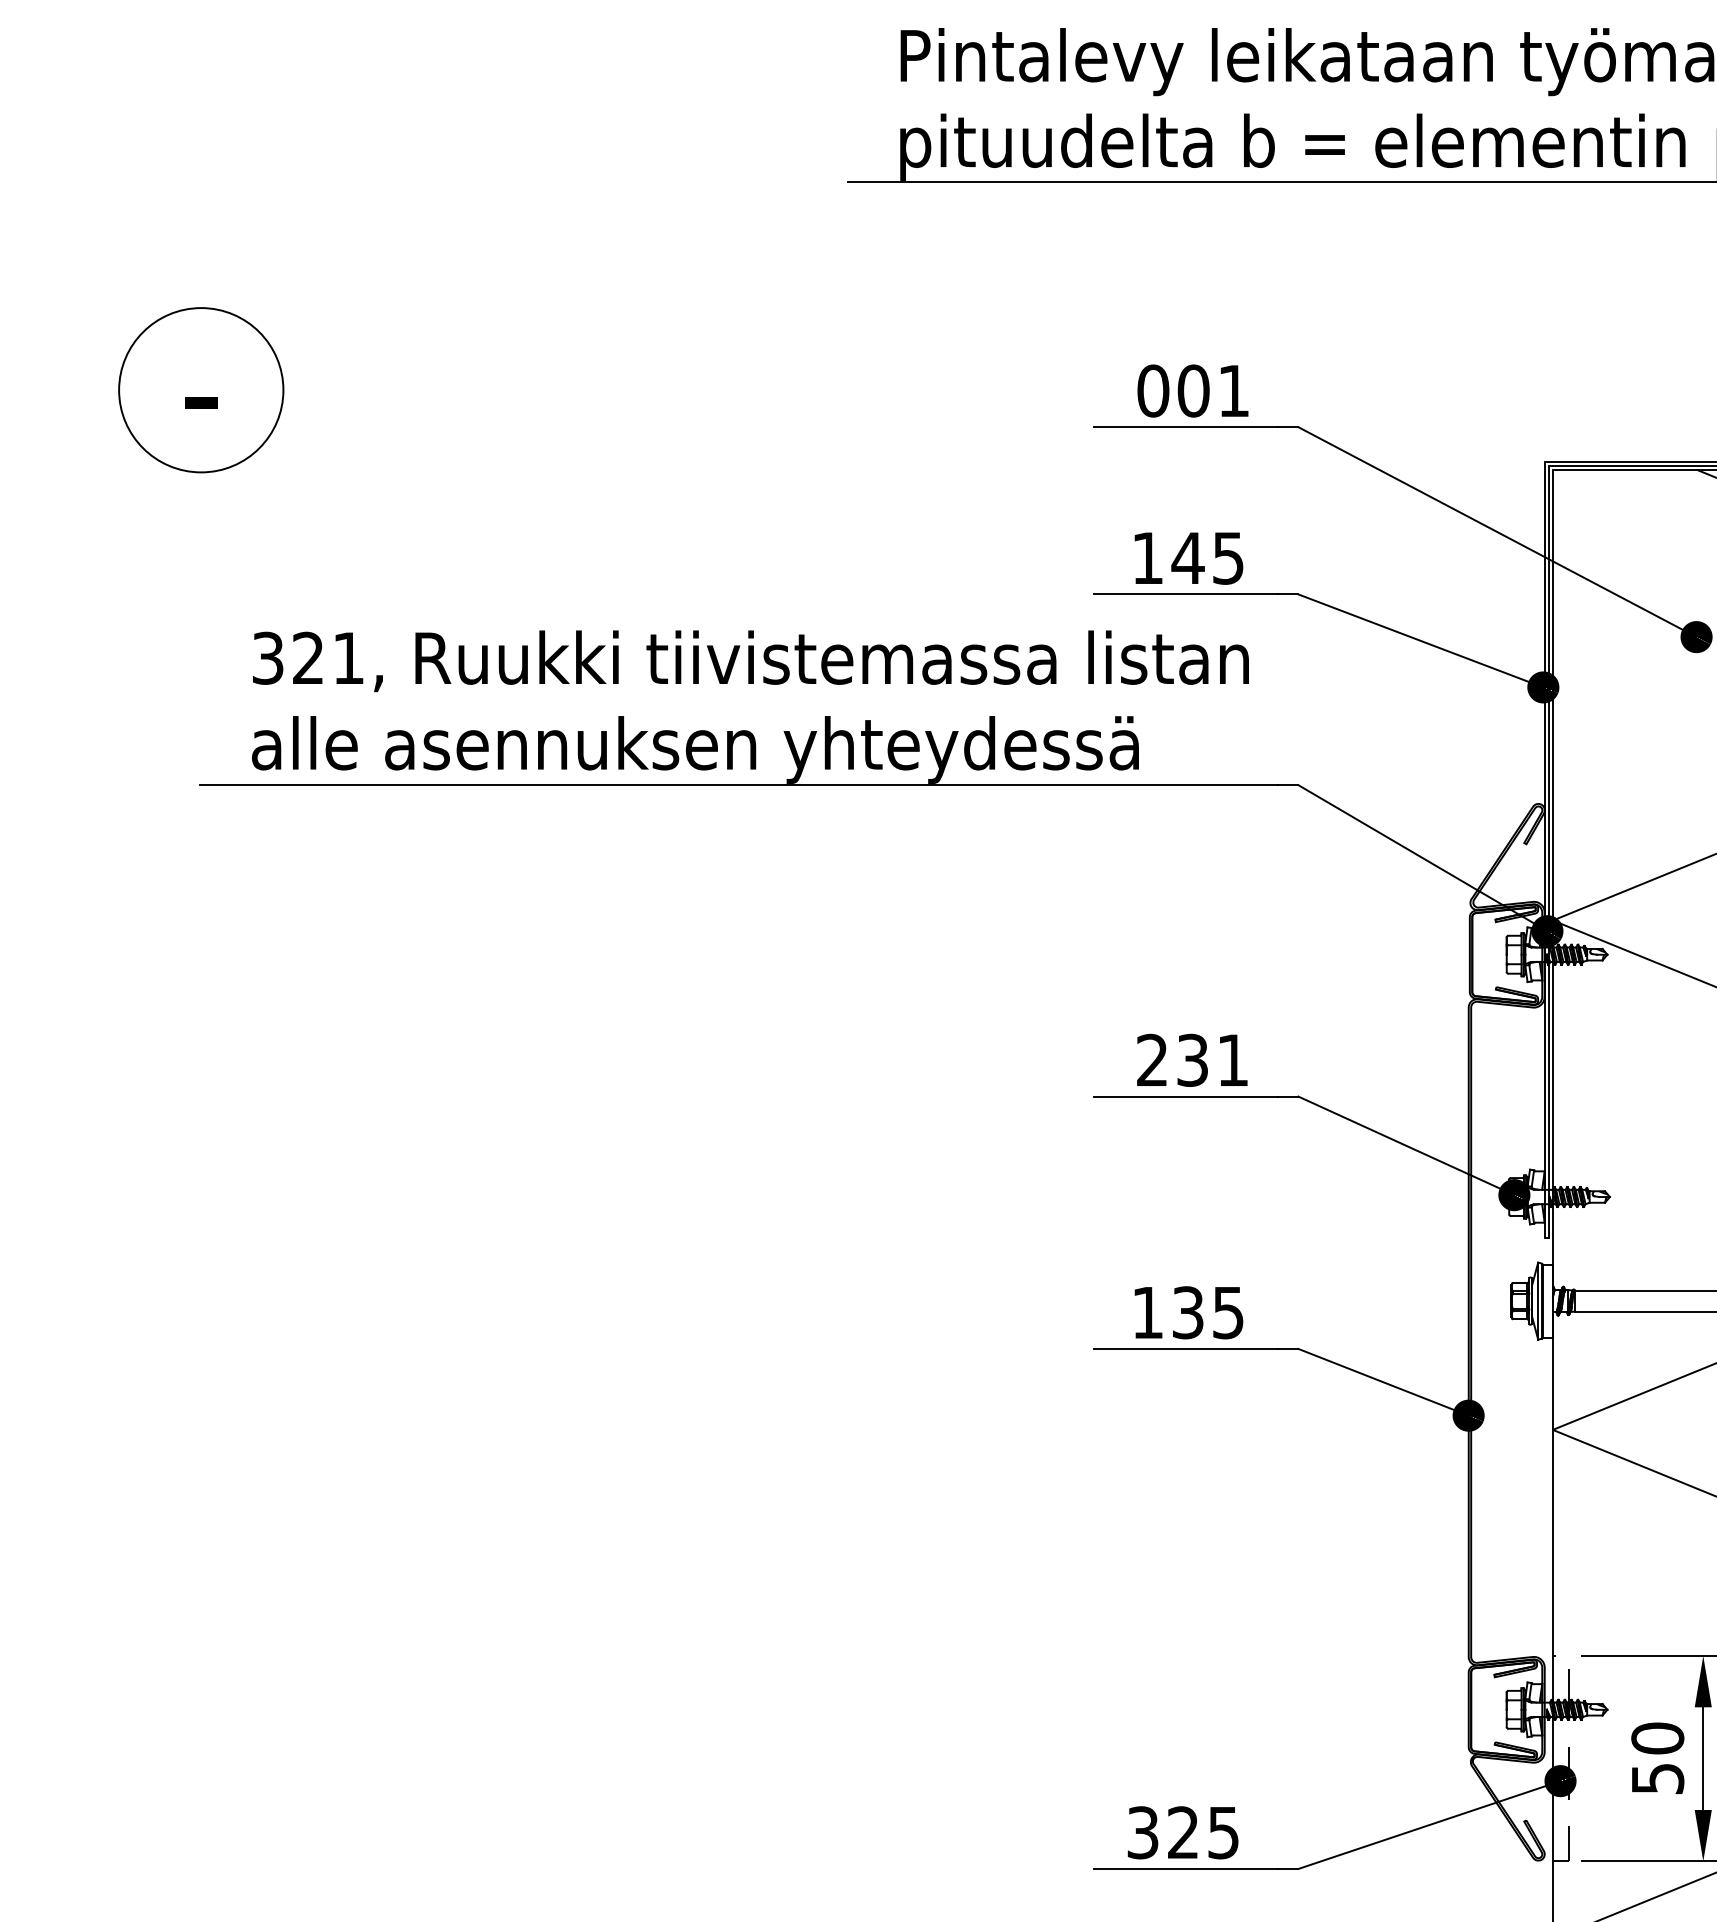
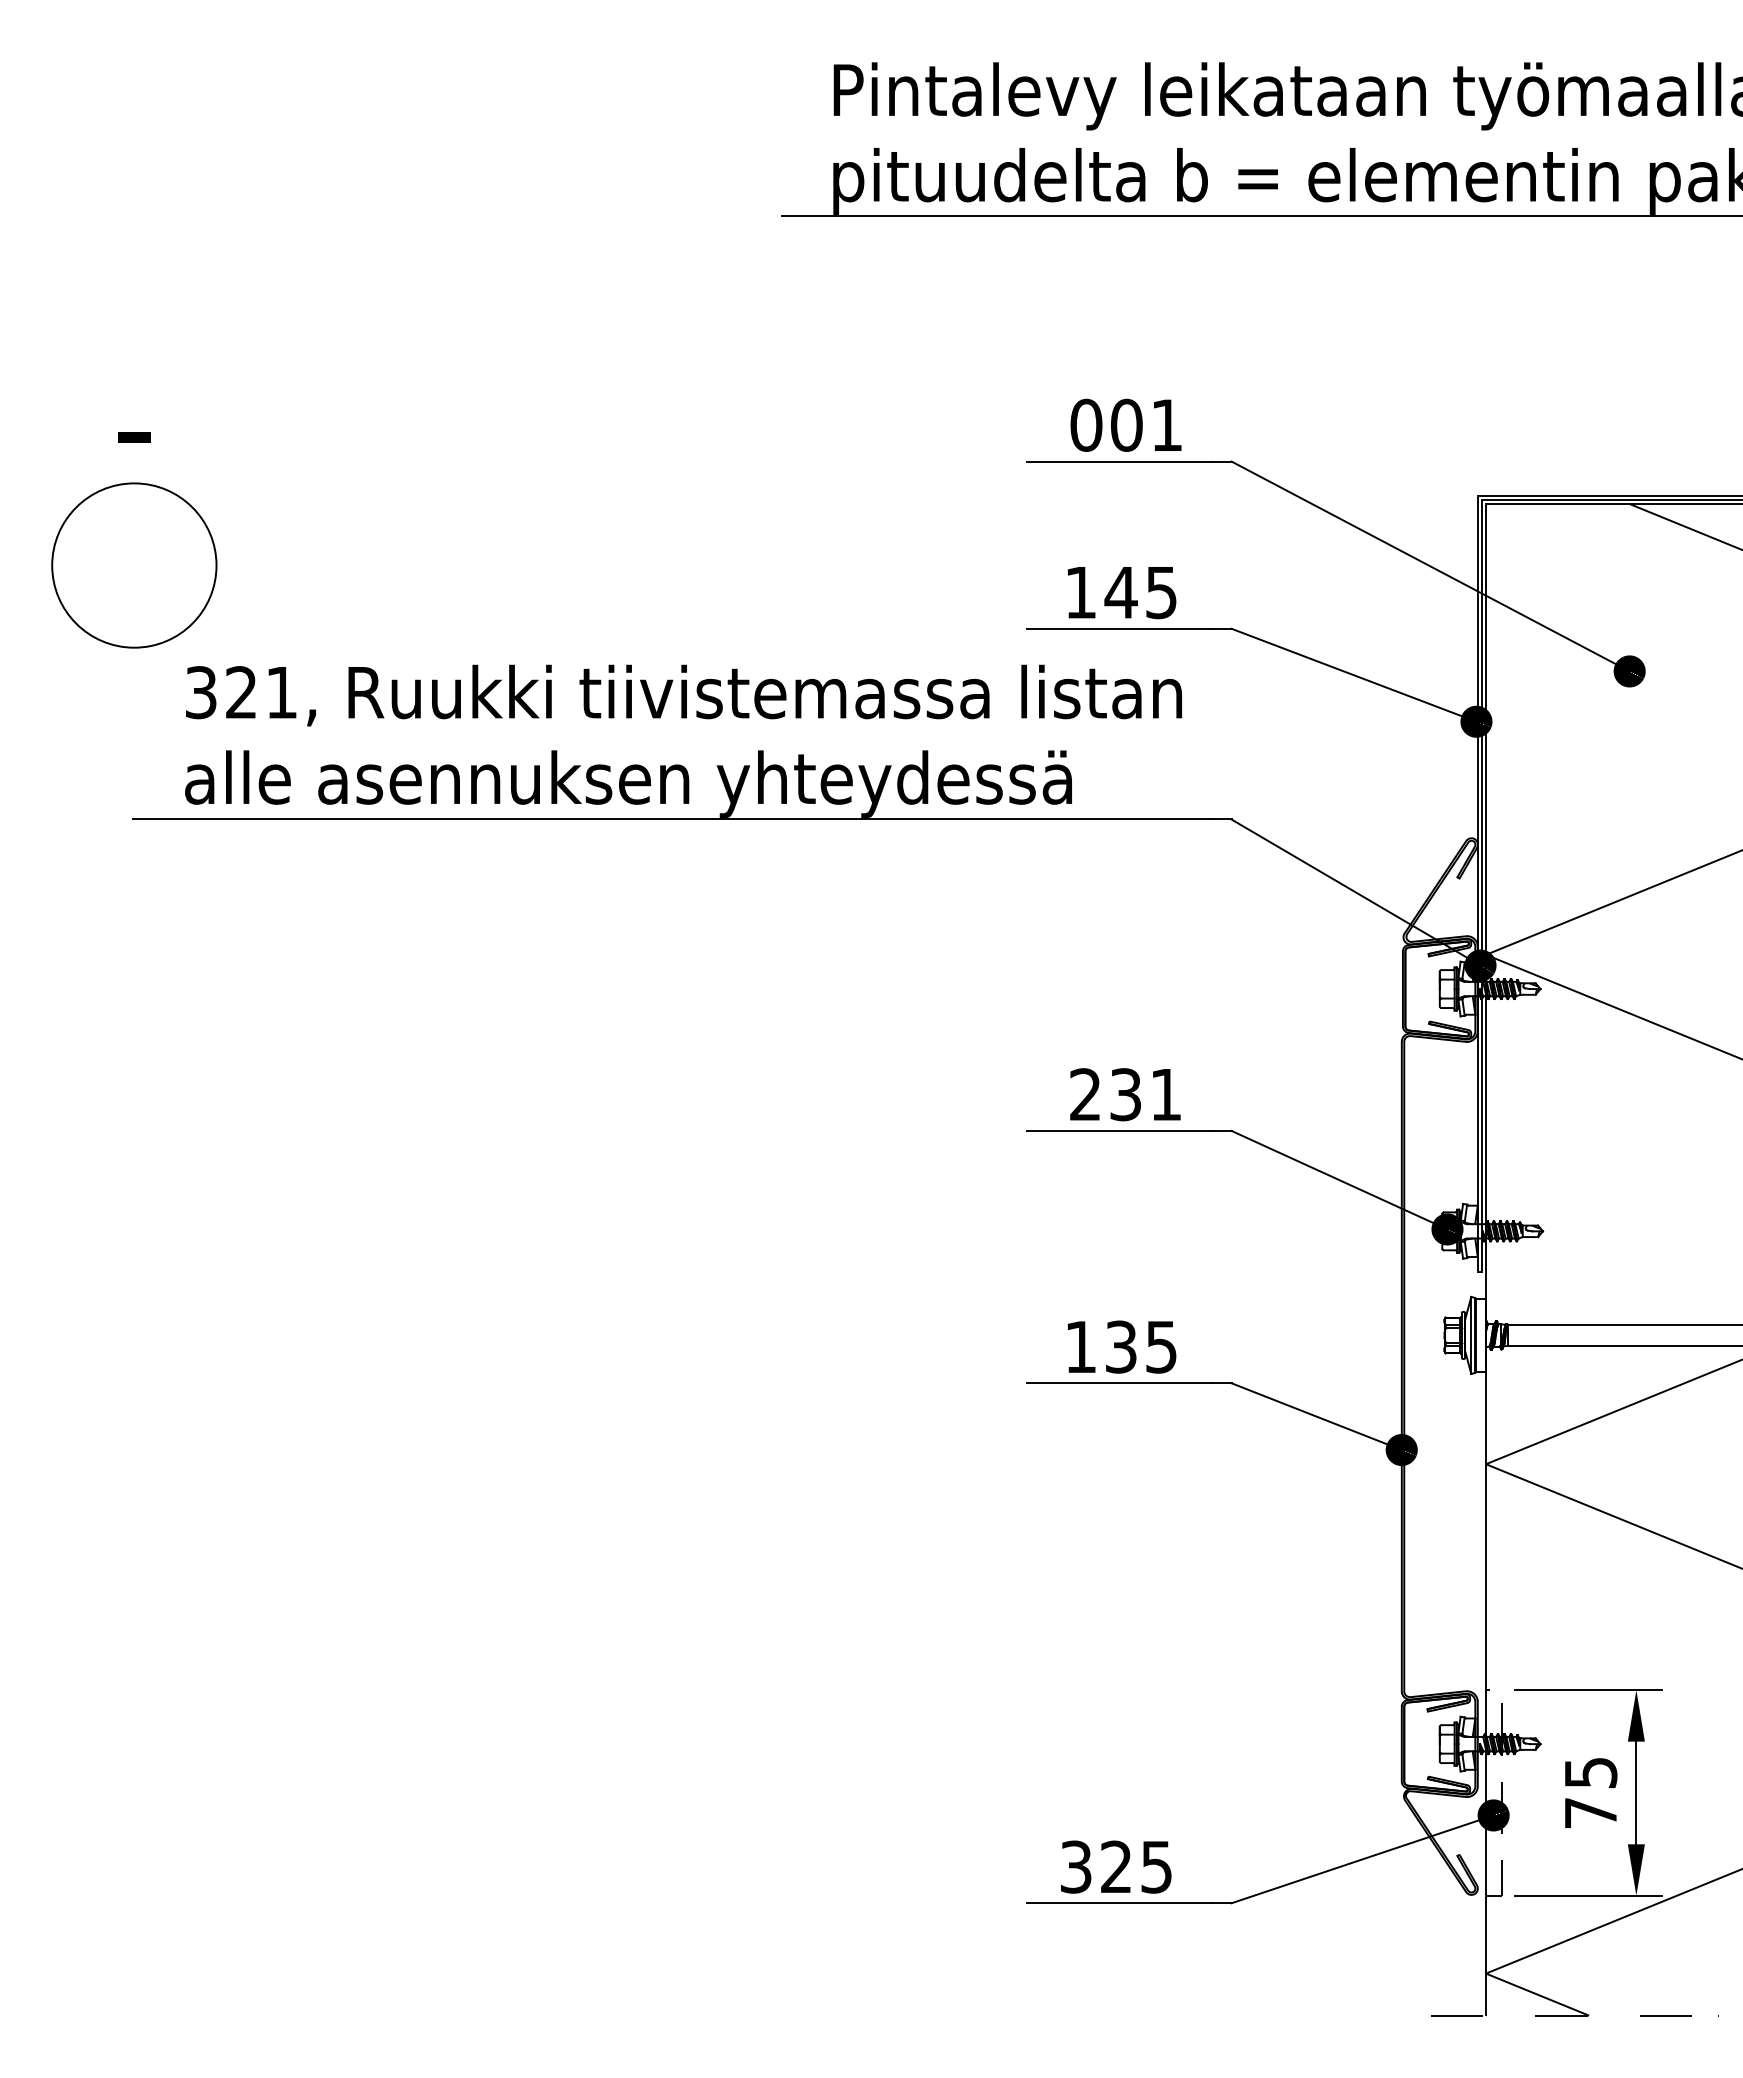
circle: (201, 390) -> (134, 565), moved
text: (1657, 1758) -> (1590, 1792), 50 -> 75

